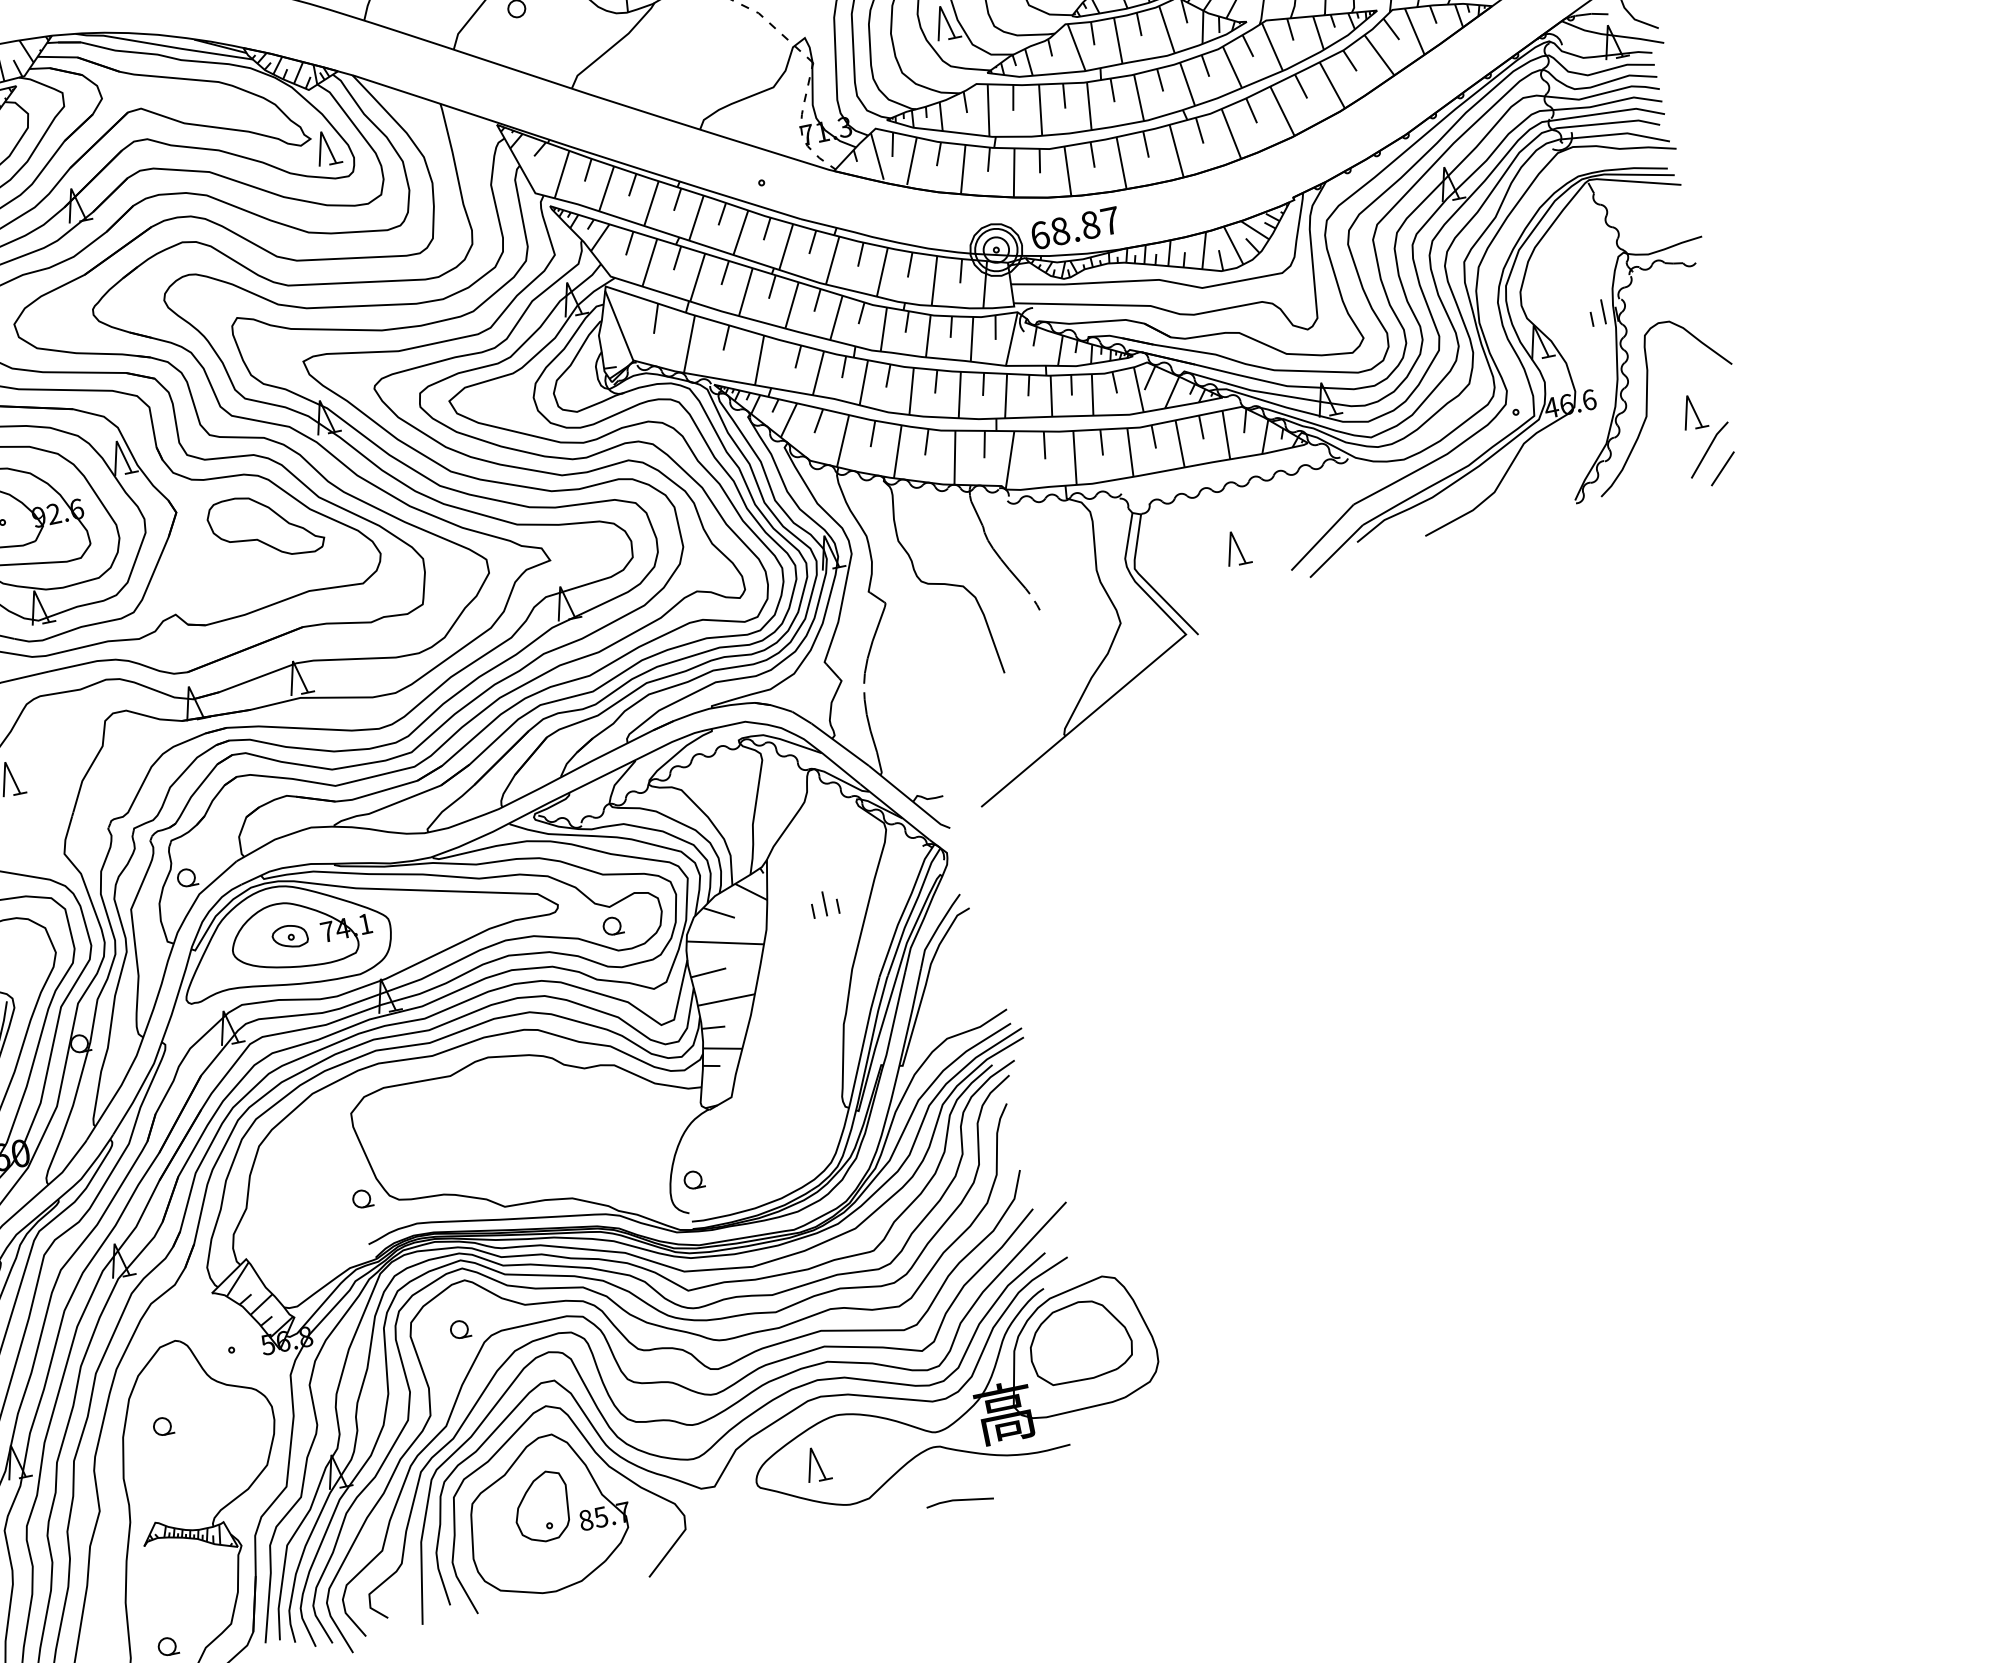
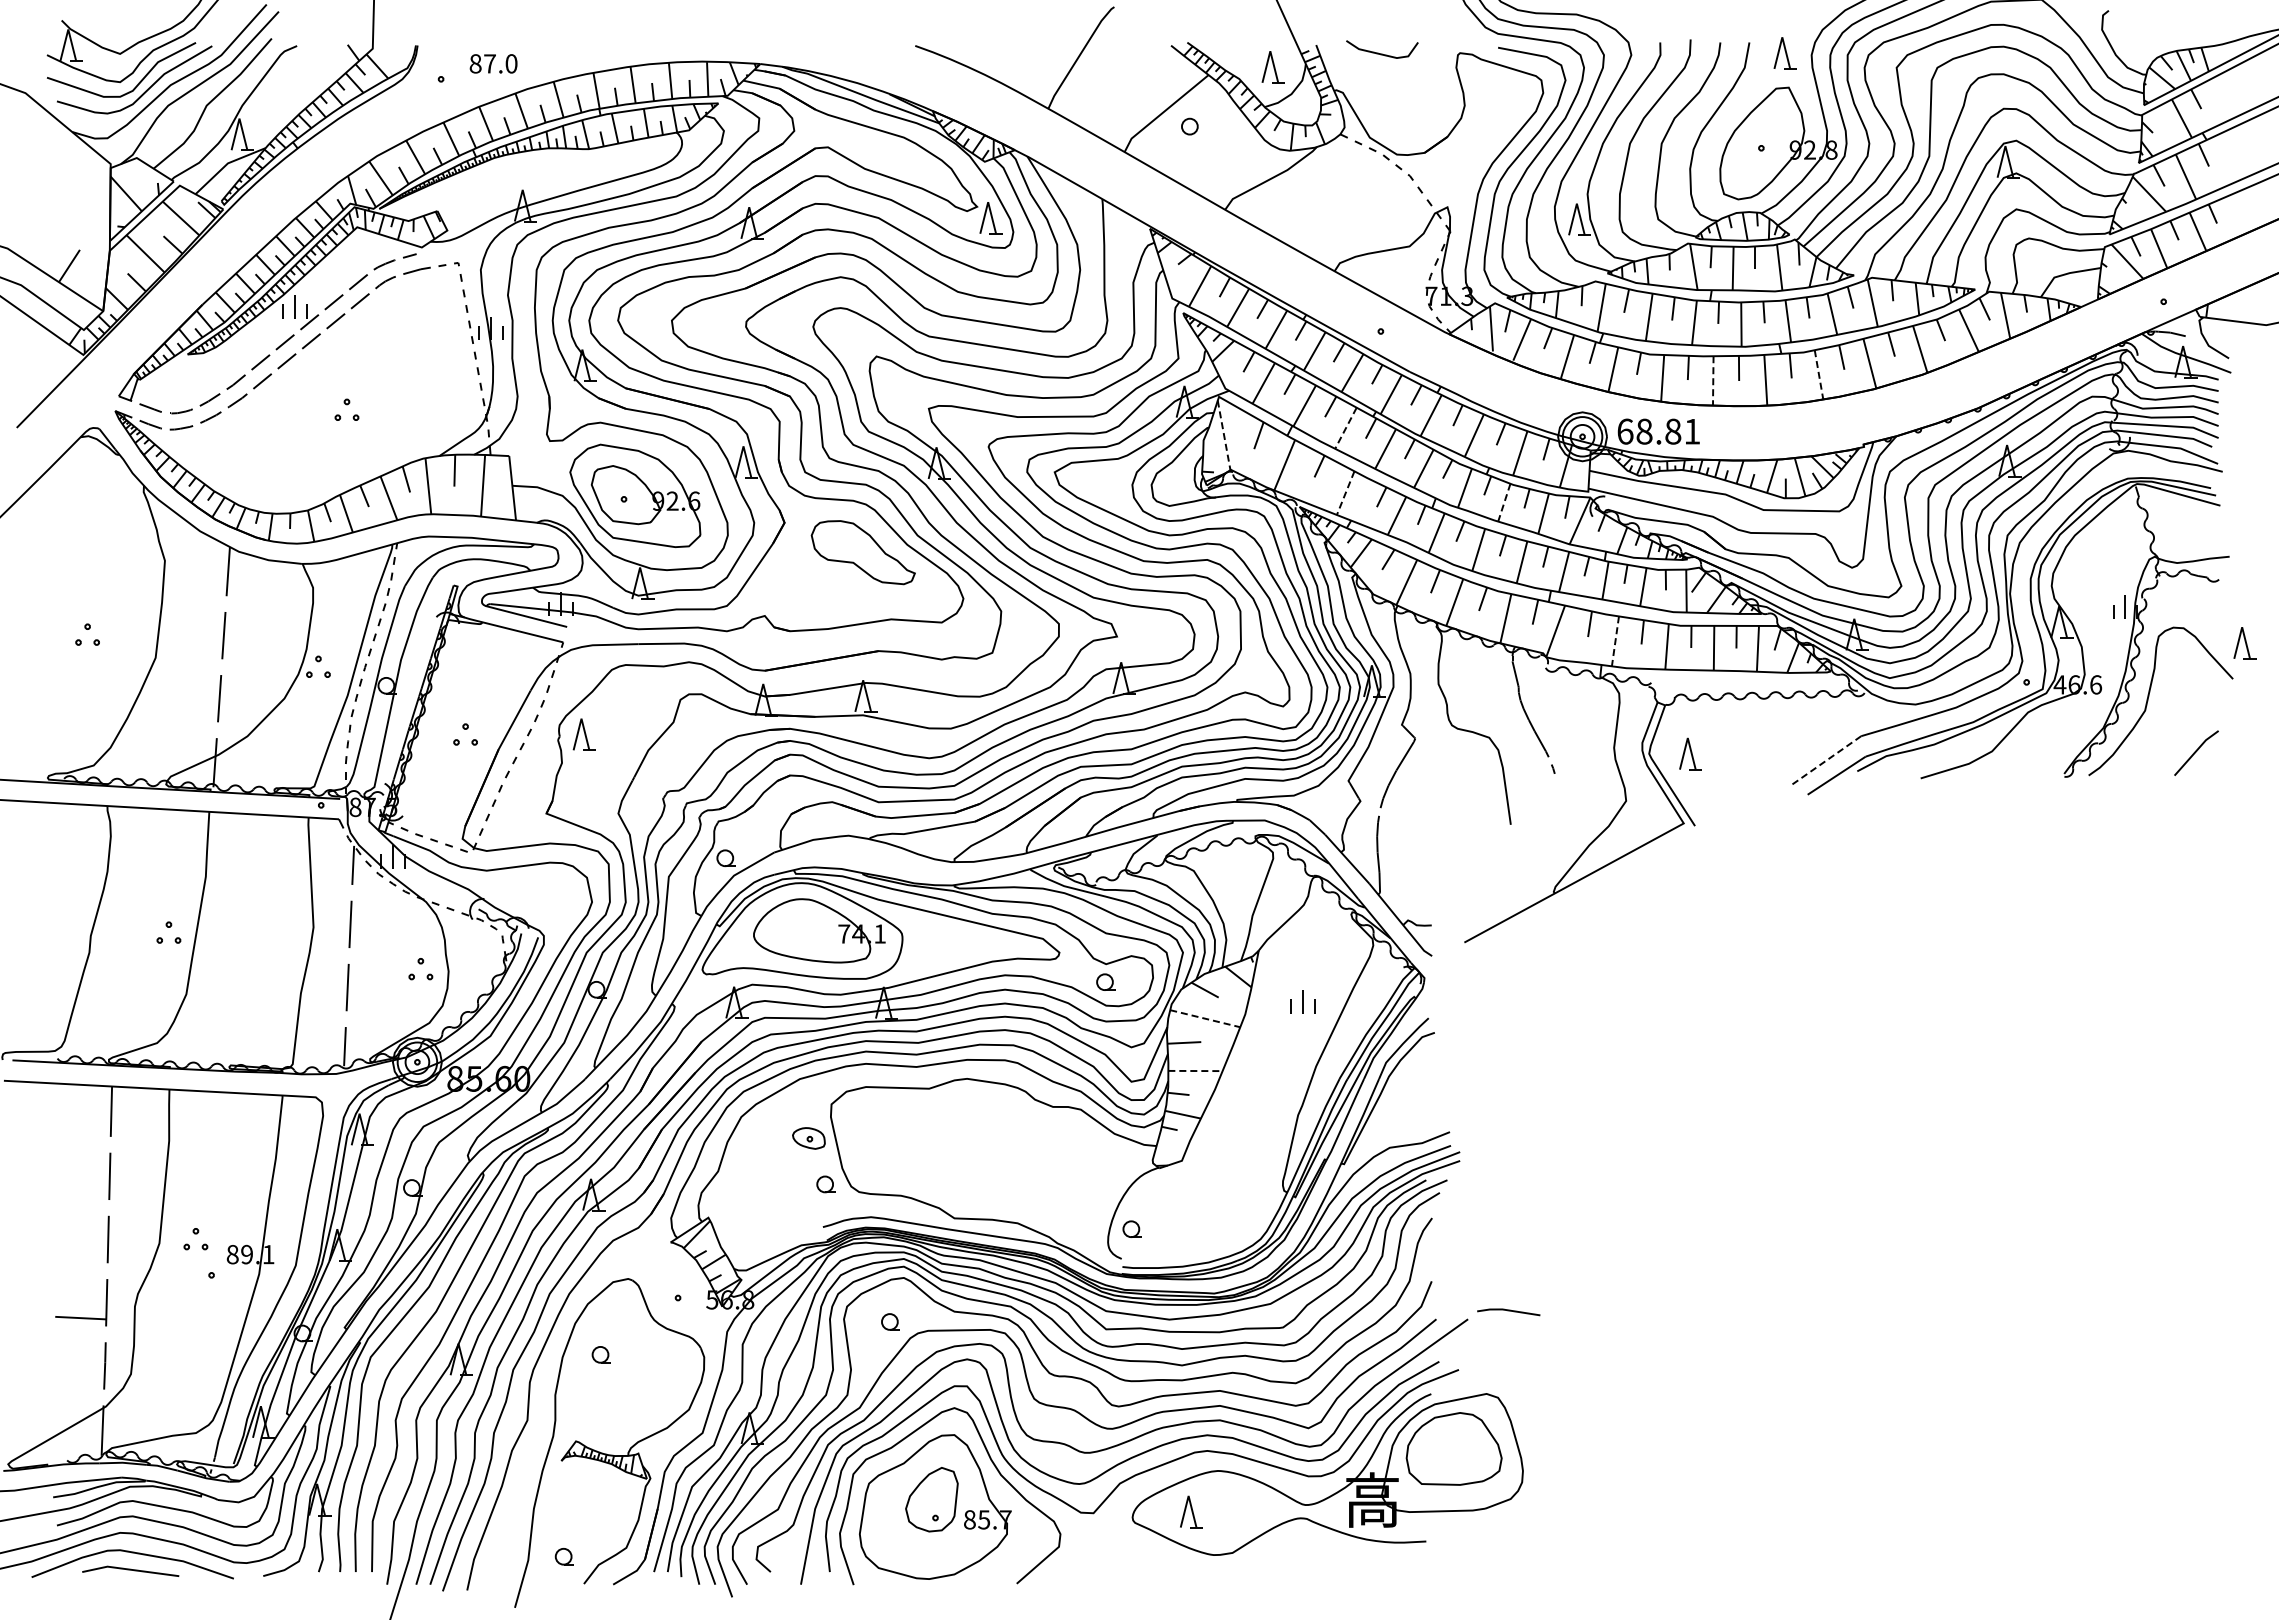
line: (1231, 133) -> (1819, 374), solid -> dashed
line: (1121, 162) -> (1713, 380), solid -> dashed
text: (1110, 220) -> (1692, 431), 68.87 -> 68.81
line: (745, 292) -> (1345, 428), solid -> dashed
line: (619, 325) -> (1224, 435), solid -> dashed
line: (928, 335) -> (1504, 502), solid -> dashed
line: (759, 360) -> (1345, 493), solid -> dashed
part: (1693, 412) -> (2244, 643), moved
line: (1075, 458) -> (1615, 641), solid -> dashed
line: (1722, 468) -> (2204, 772), removed
line: (1322, 537) -> (1826, 760), solid -> dashed
part: (1236, 547) -> (1690, 753), moved
part: (289, 936) -> (808, 1138), moved
line: (725, 942) -> (1205, 1018), solid -> dashed
line: (726, 1000) -> (1195, 1071), solid -> dashed
line: (959, 1501) -> (1508, 1311), moved

